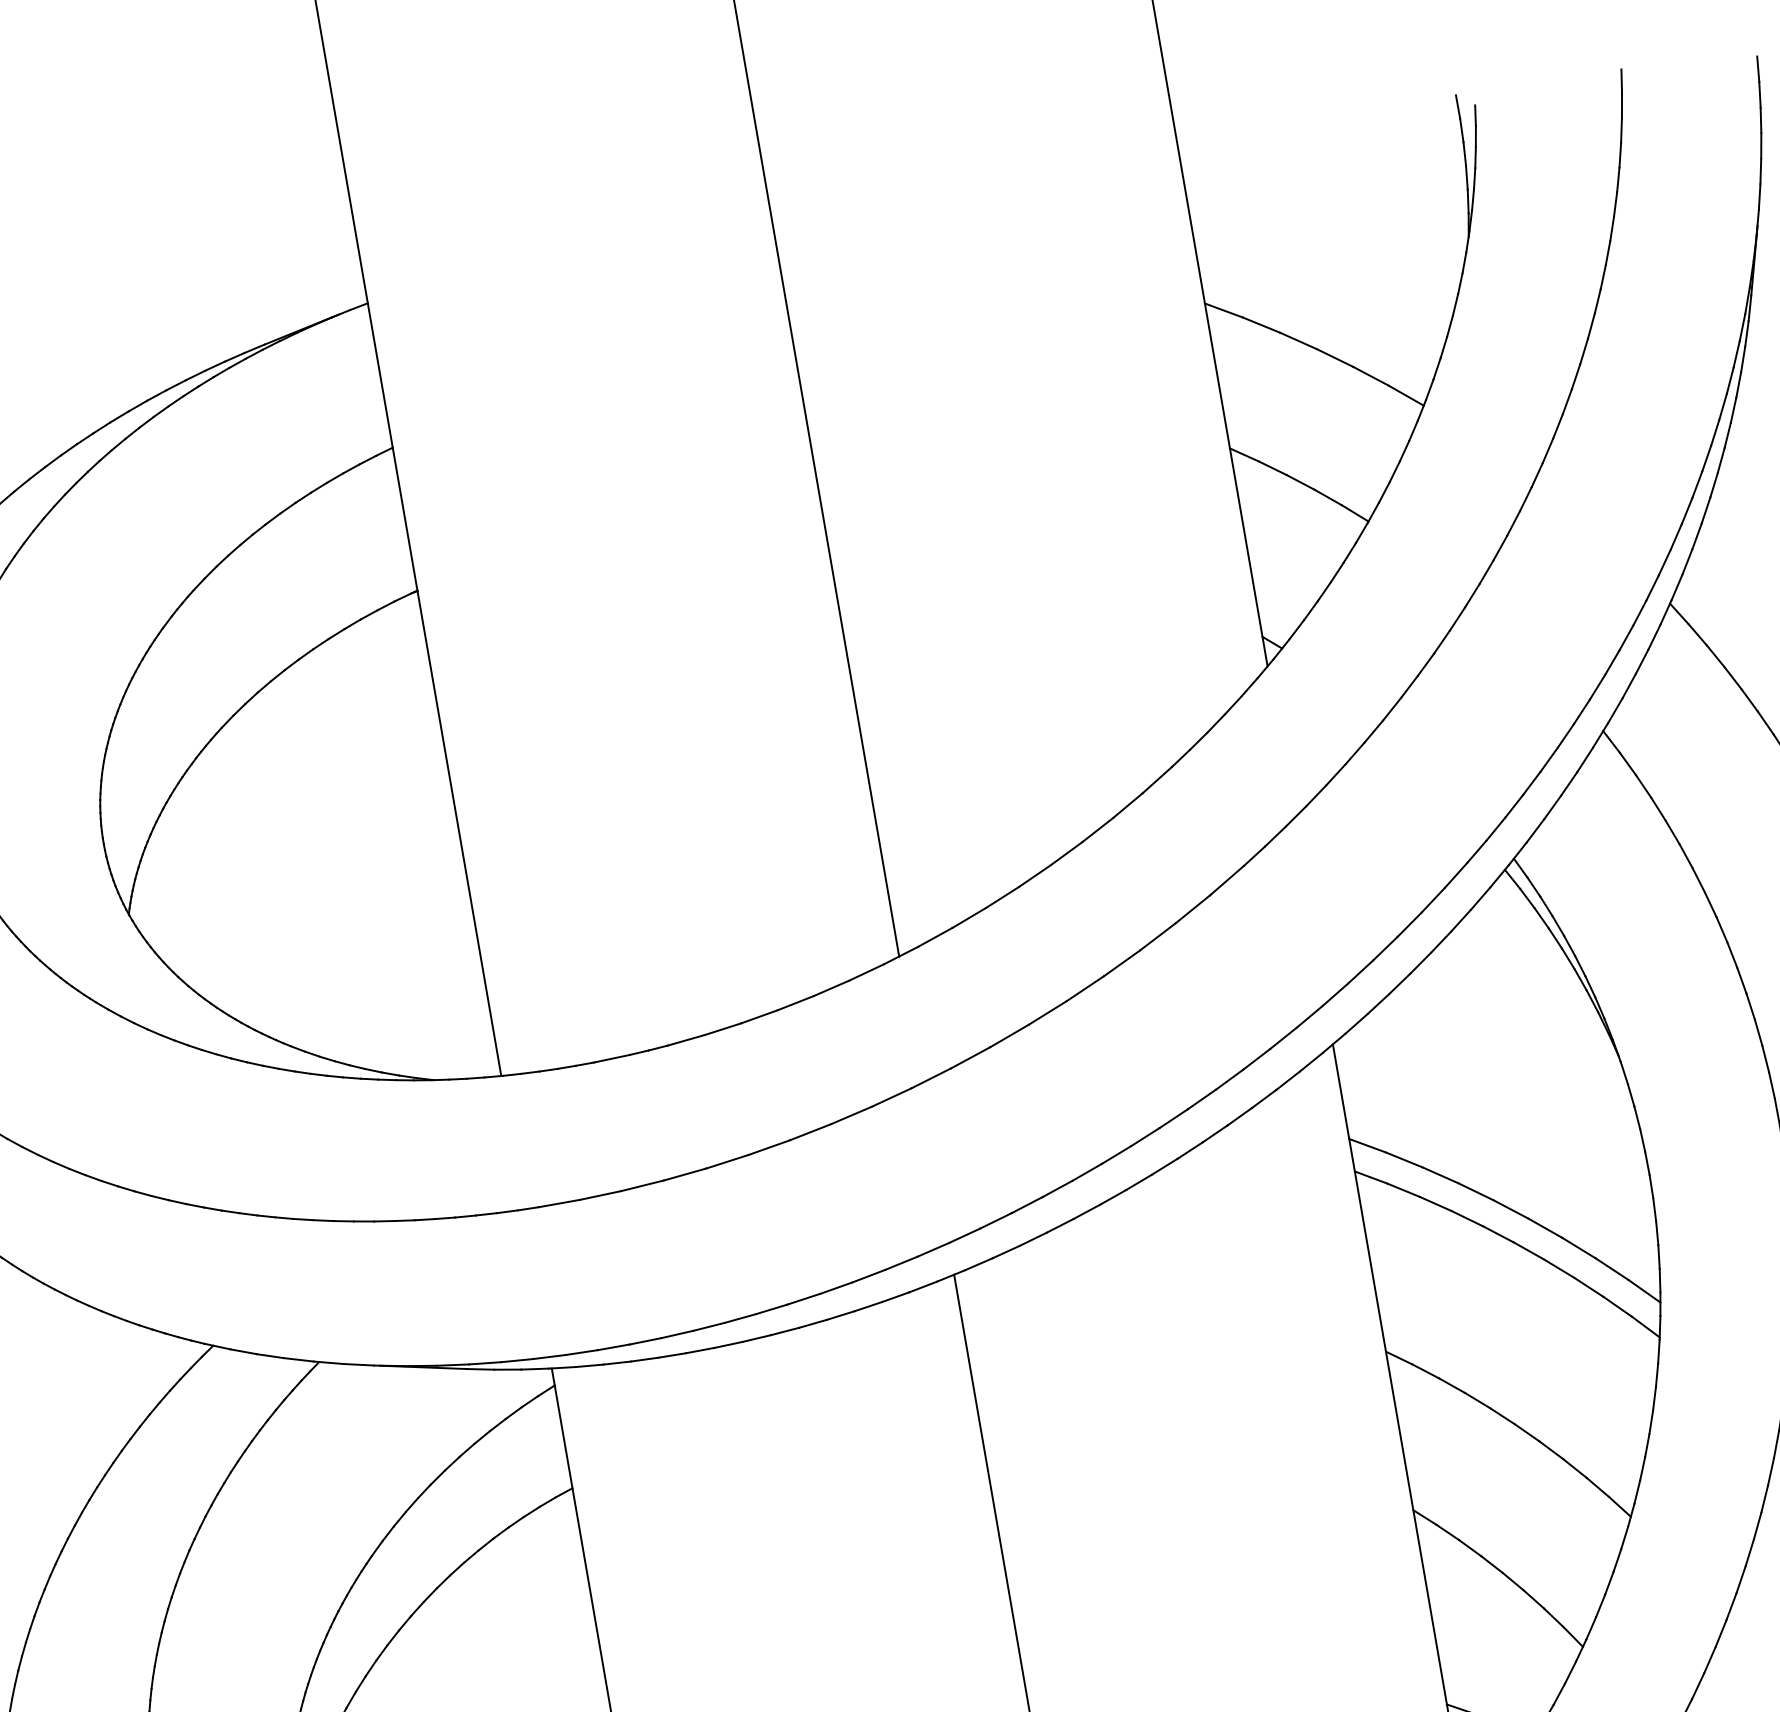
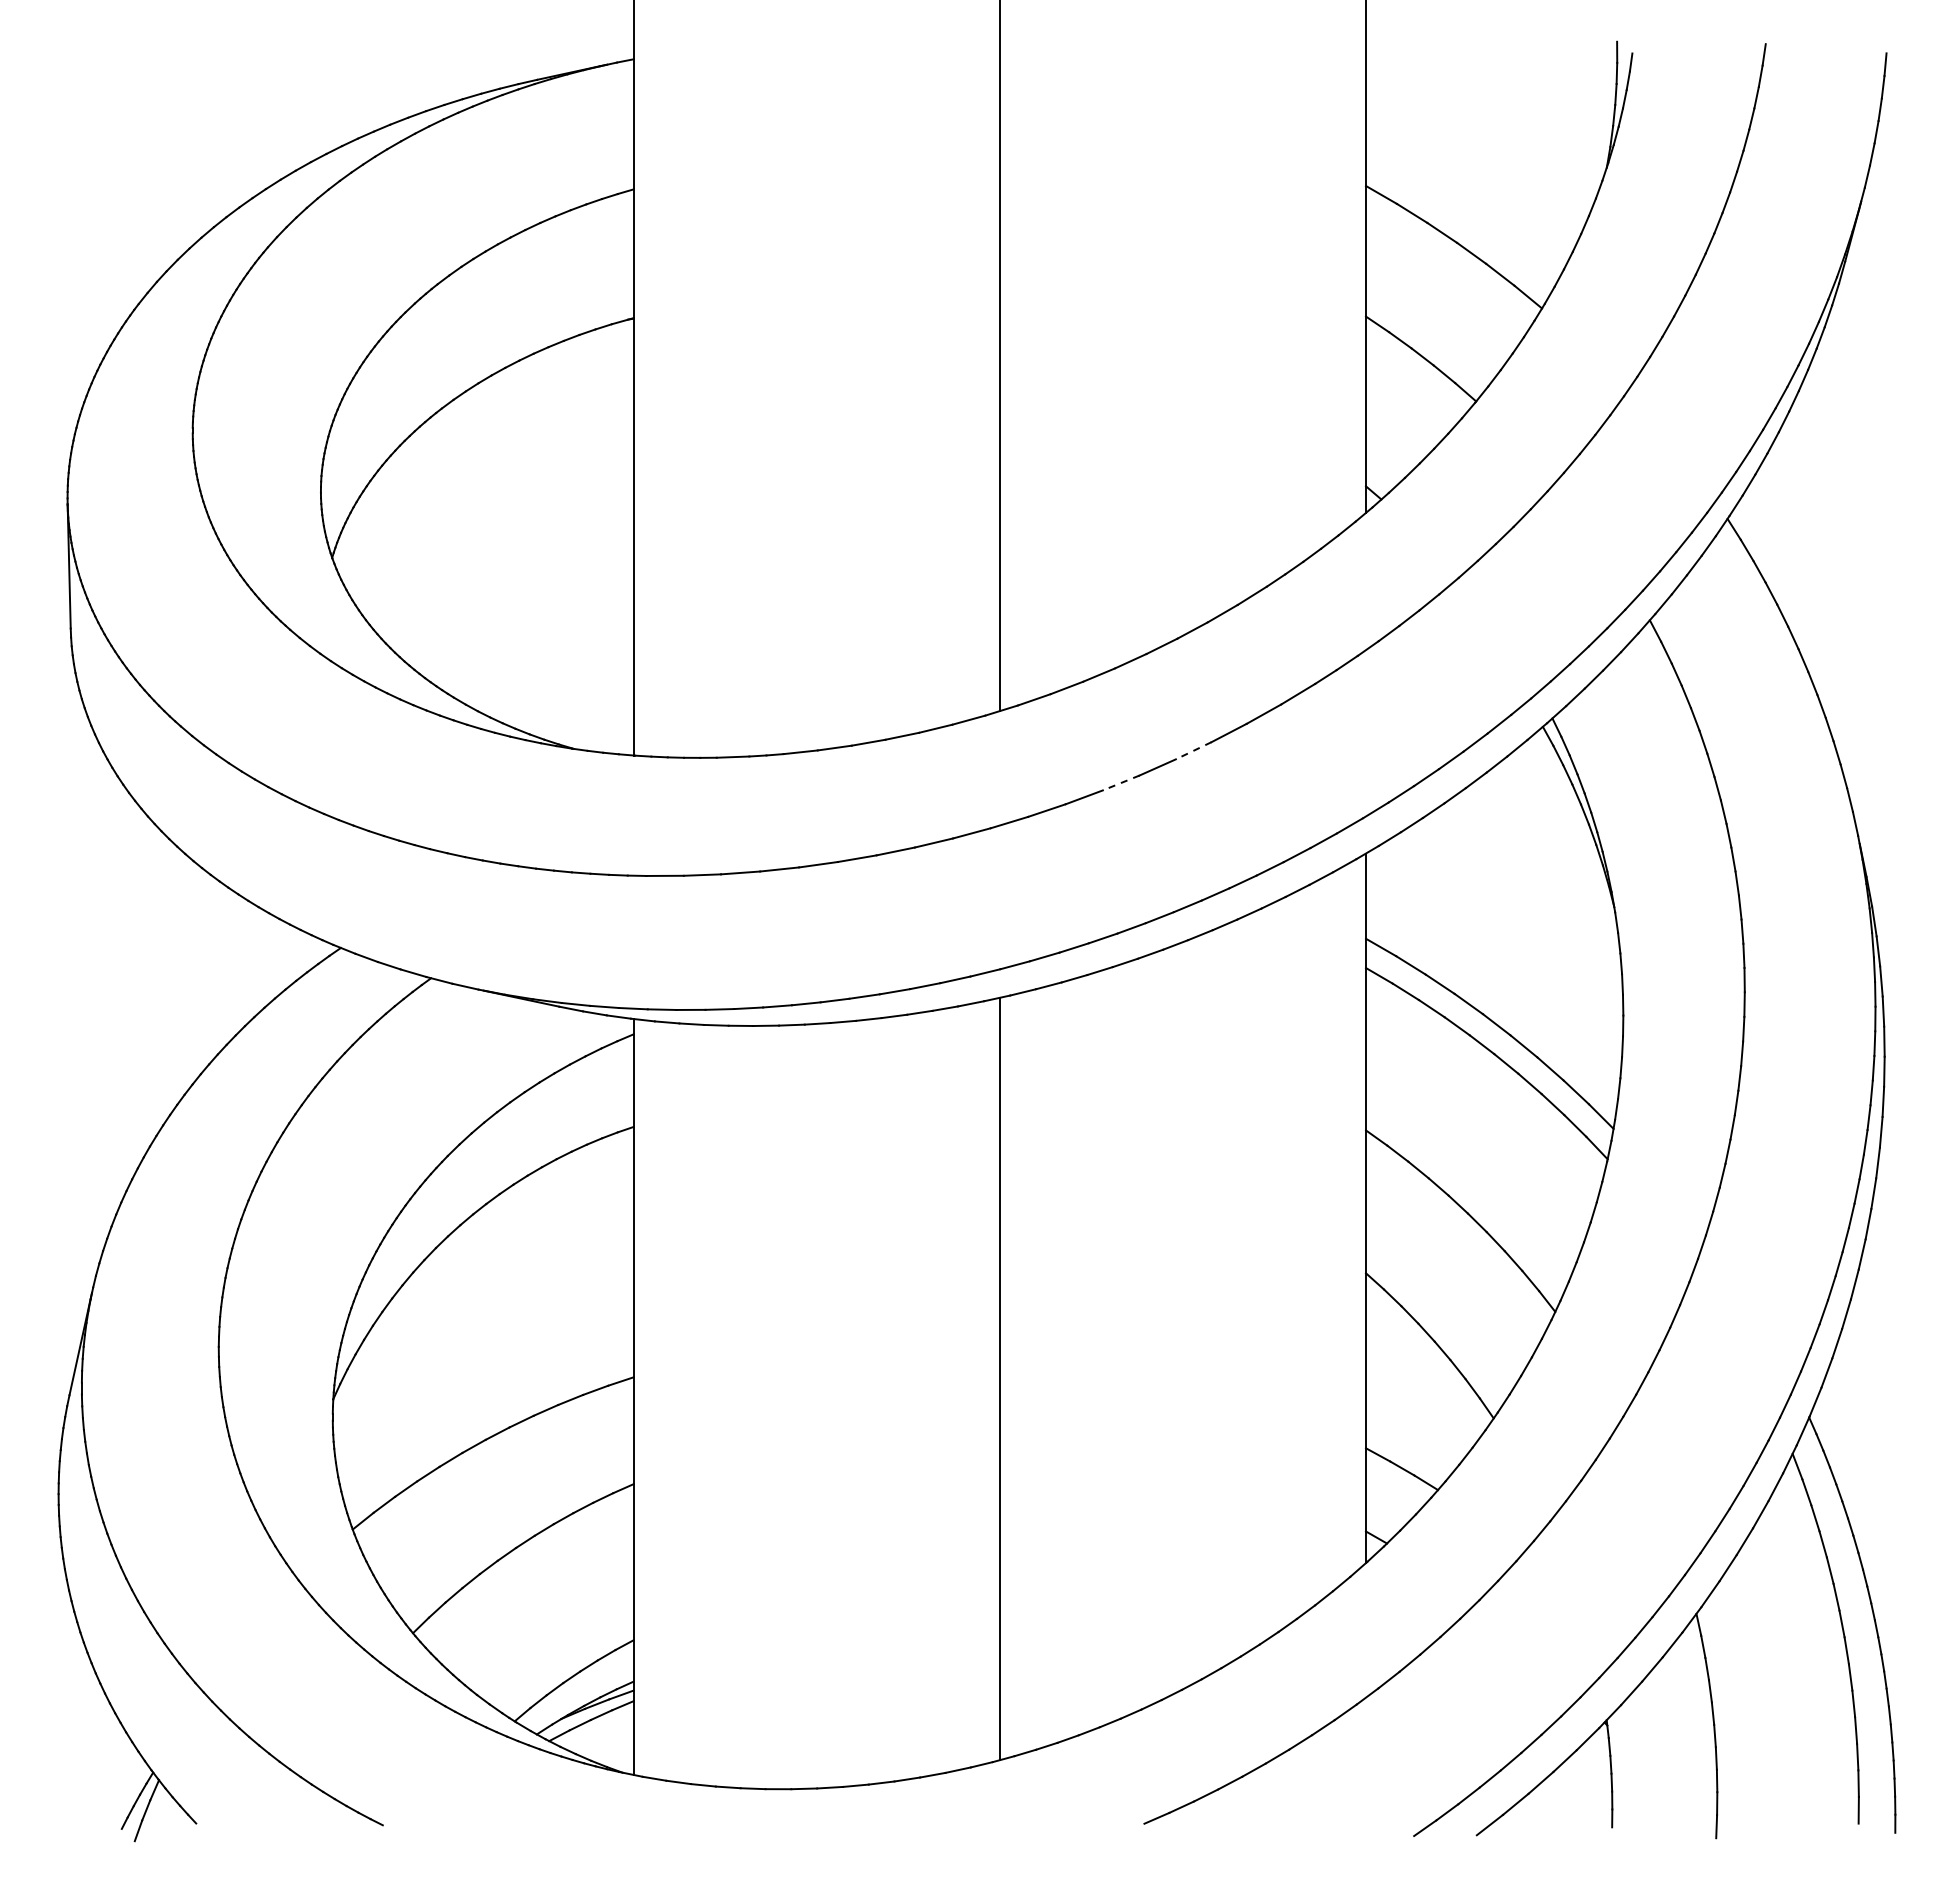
line: (1121, 963) -> (1193, 750), solid -> dashed
line: (1047, 1012) -> (1121, 782), solid -> dashed

